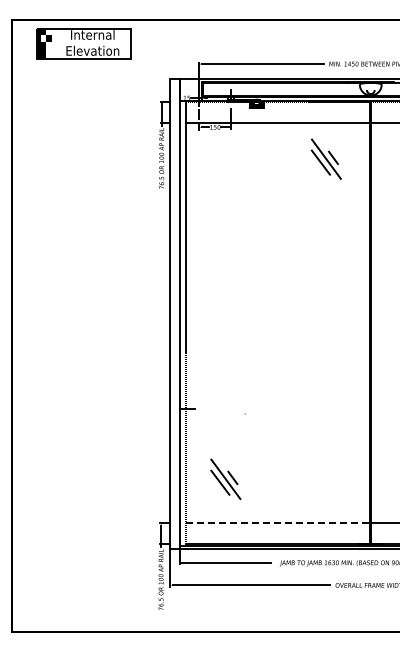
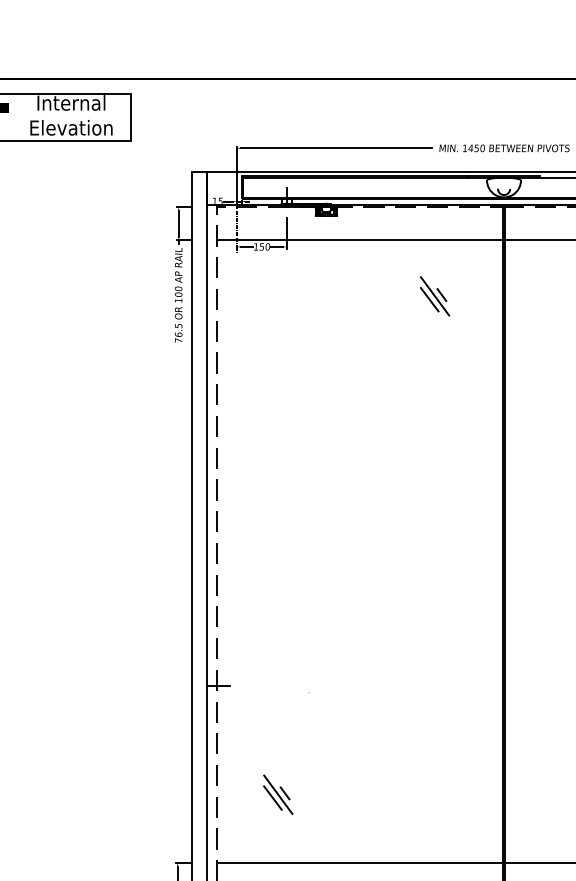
part: (326, 158) -> (435, 295), size x0.62
part: (225, 479) -> (277, 794), size x0.62
line: (278, 523) -> (360, 863), dashed -> solid

